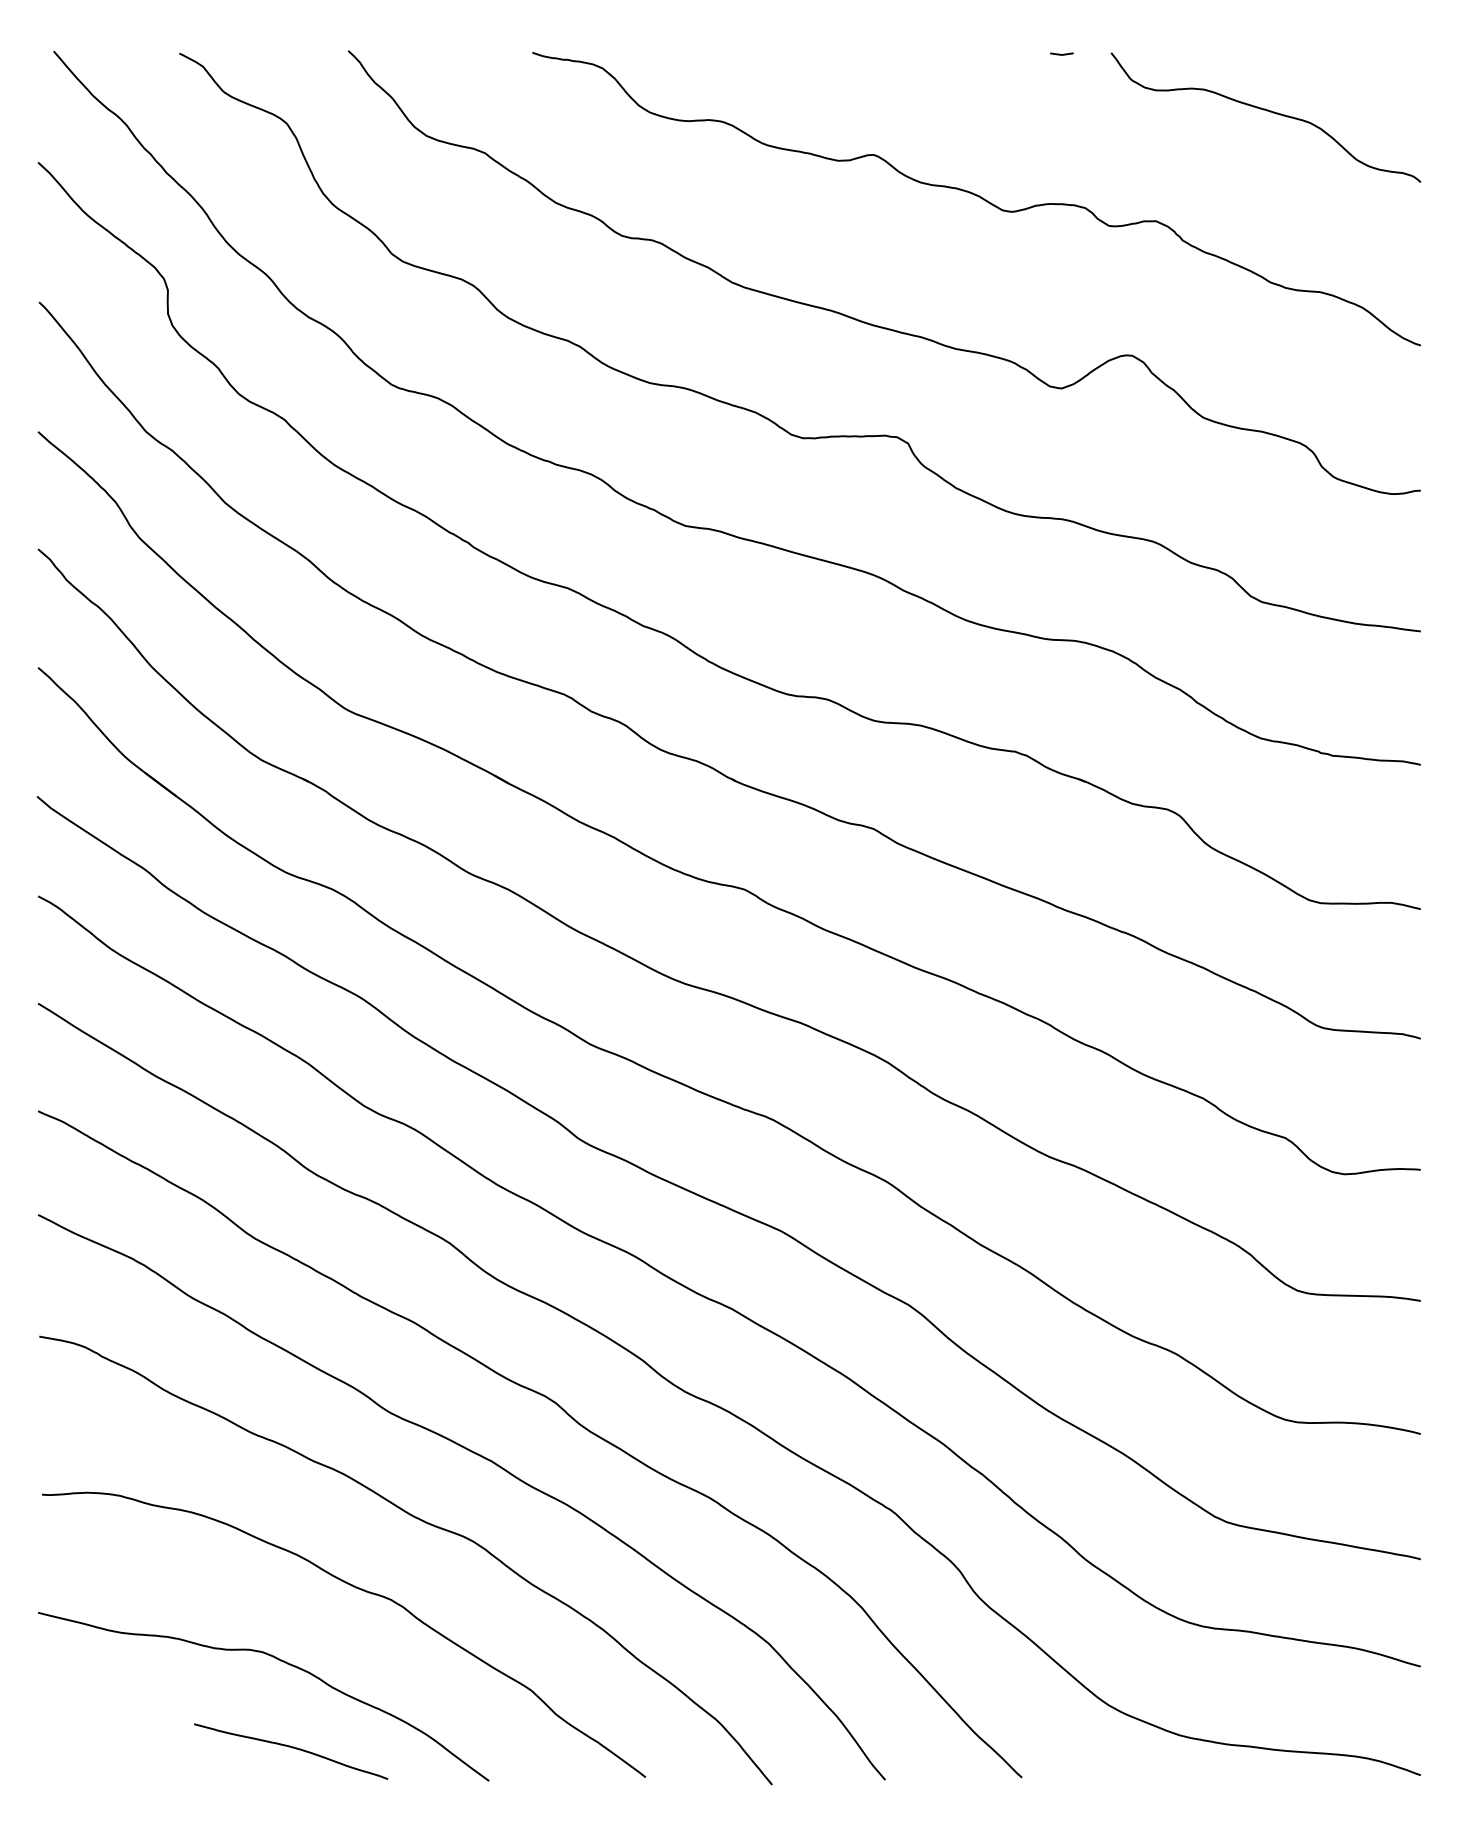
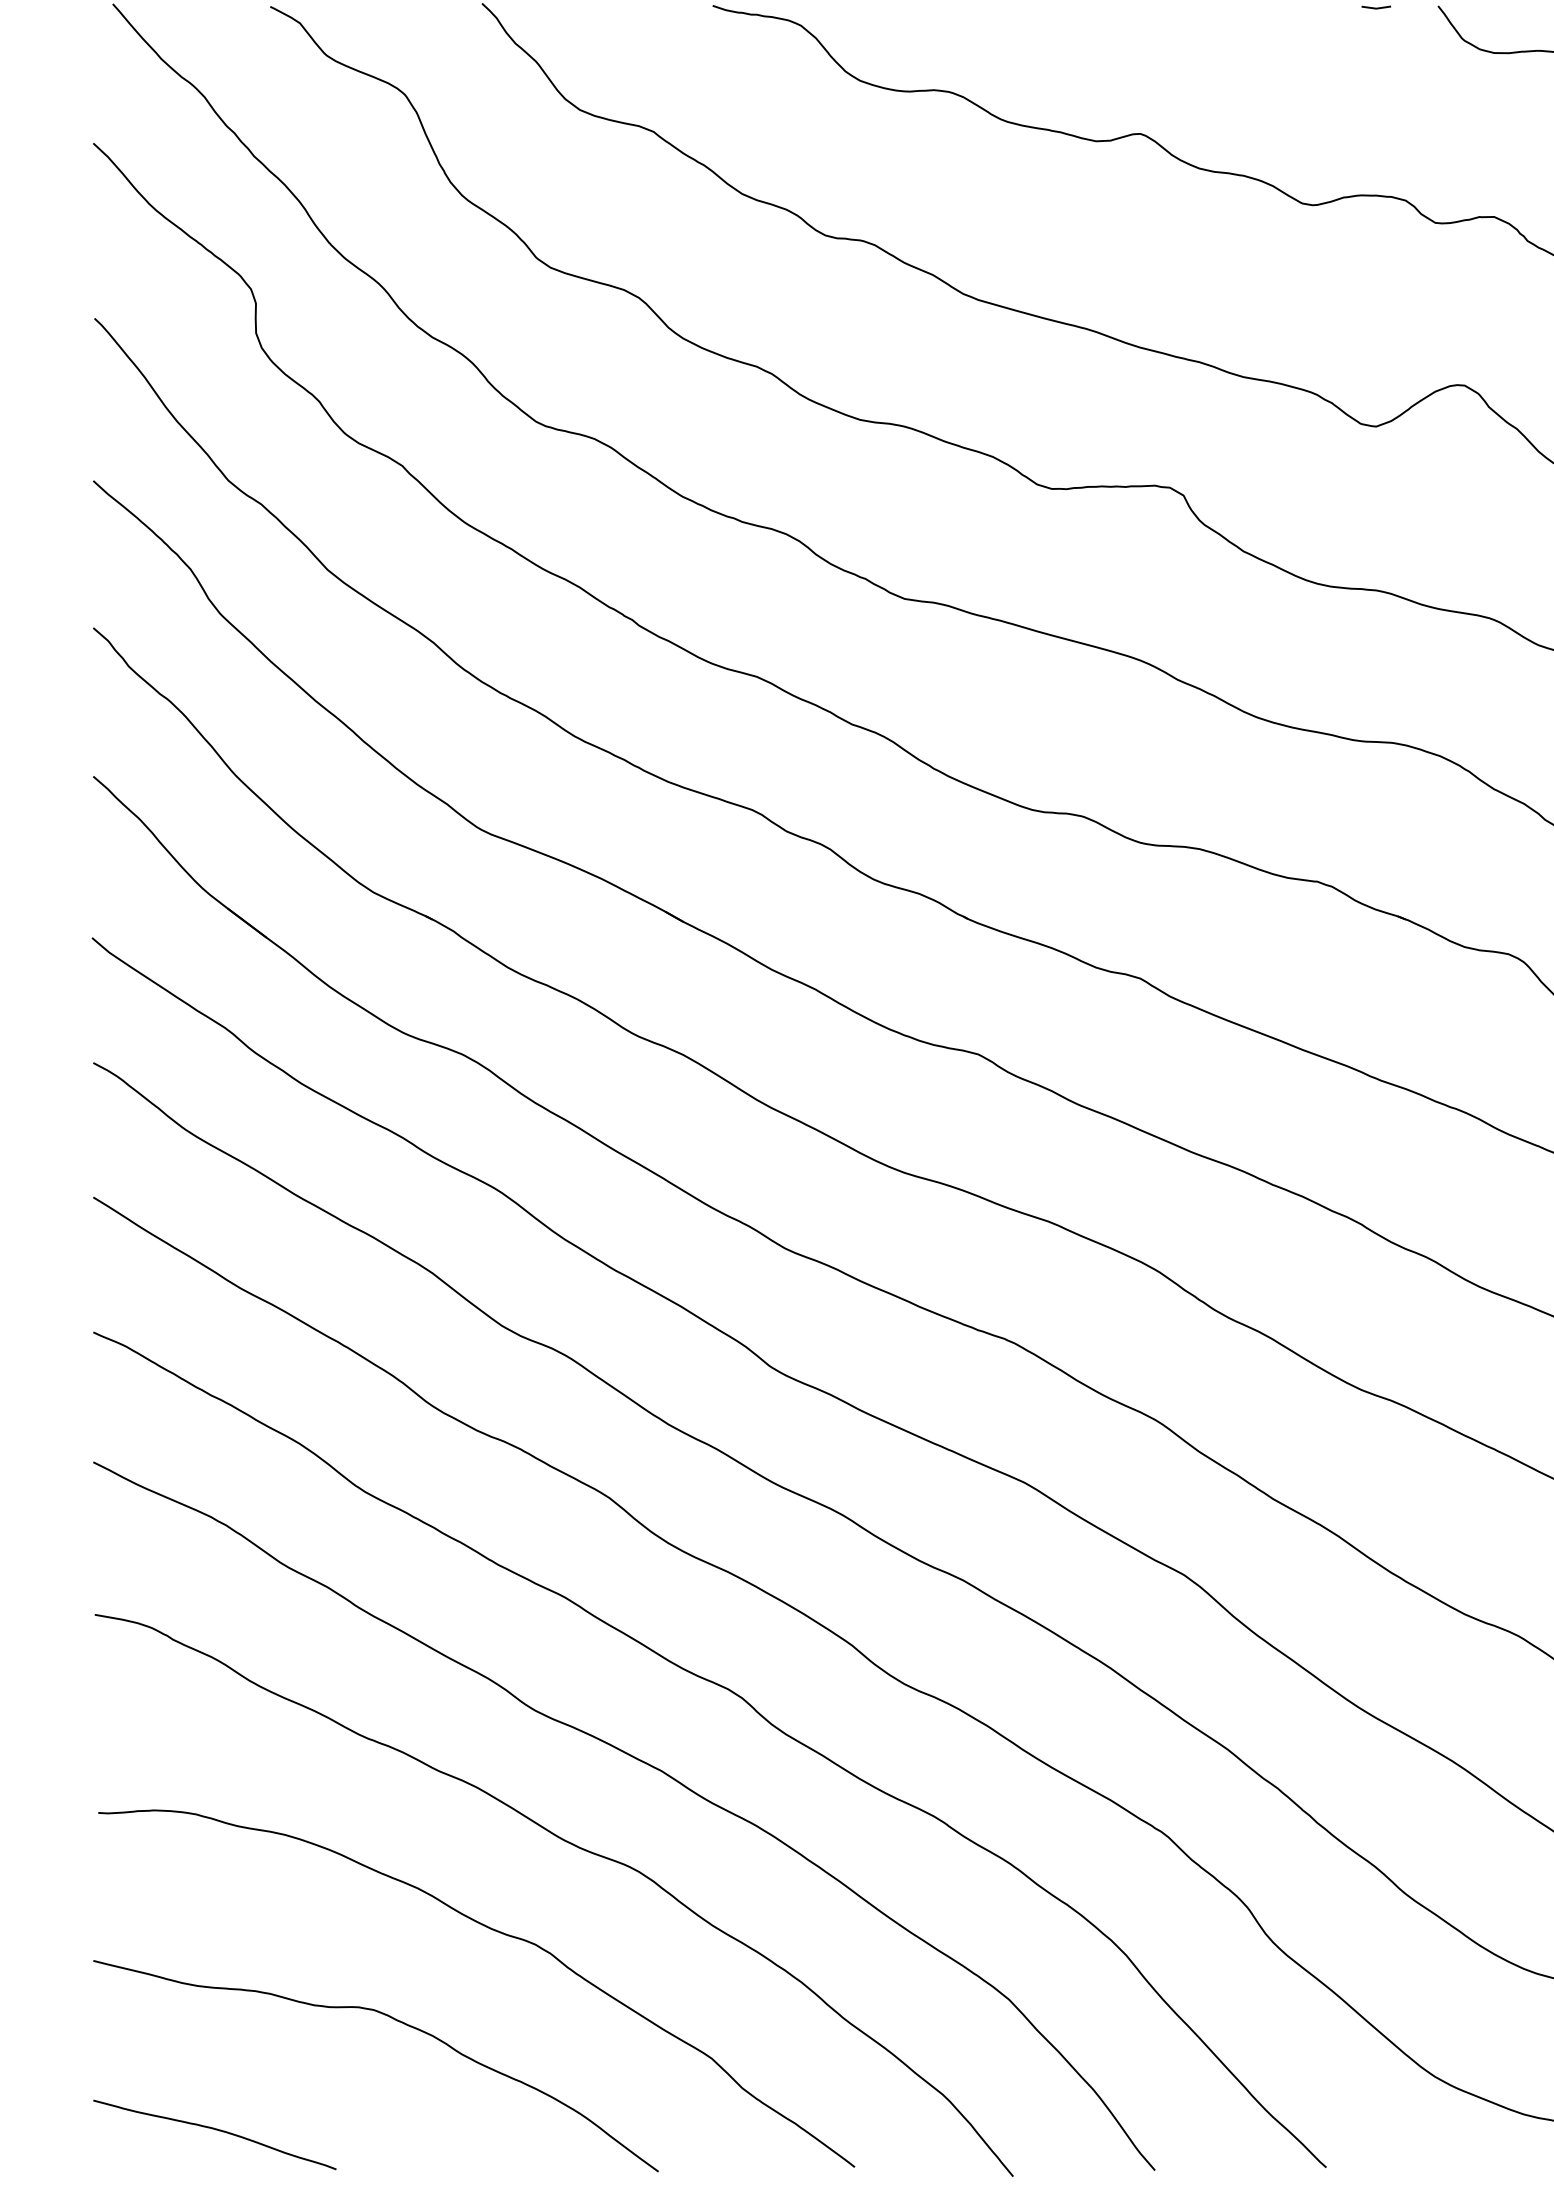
curve: (292, 1748) -> (216, 2130), moved

